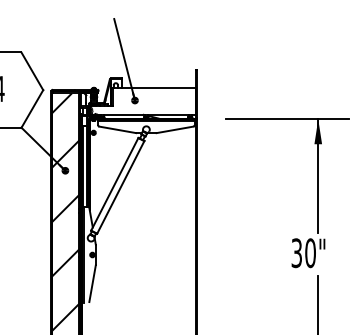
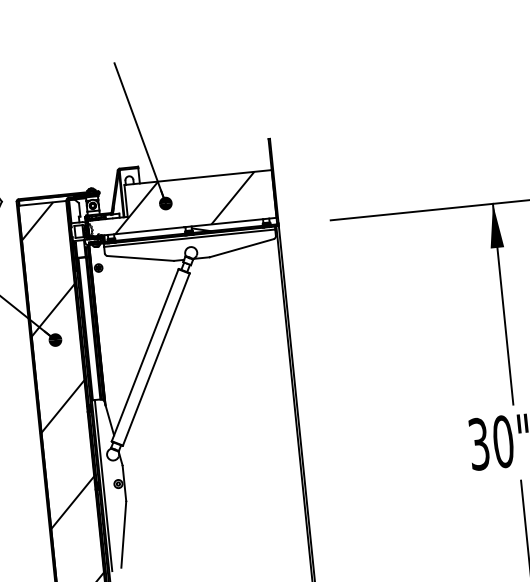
hatch: (145, 100) -> (184, 201), added

